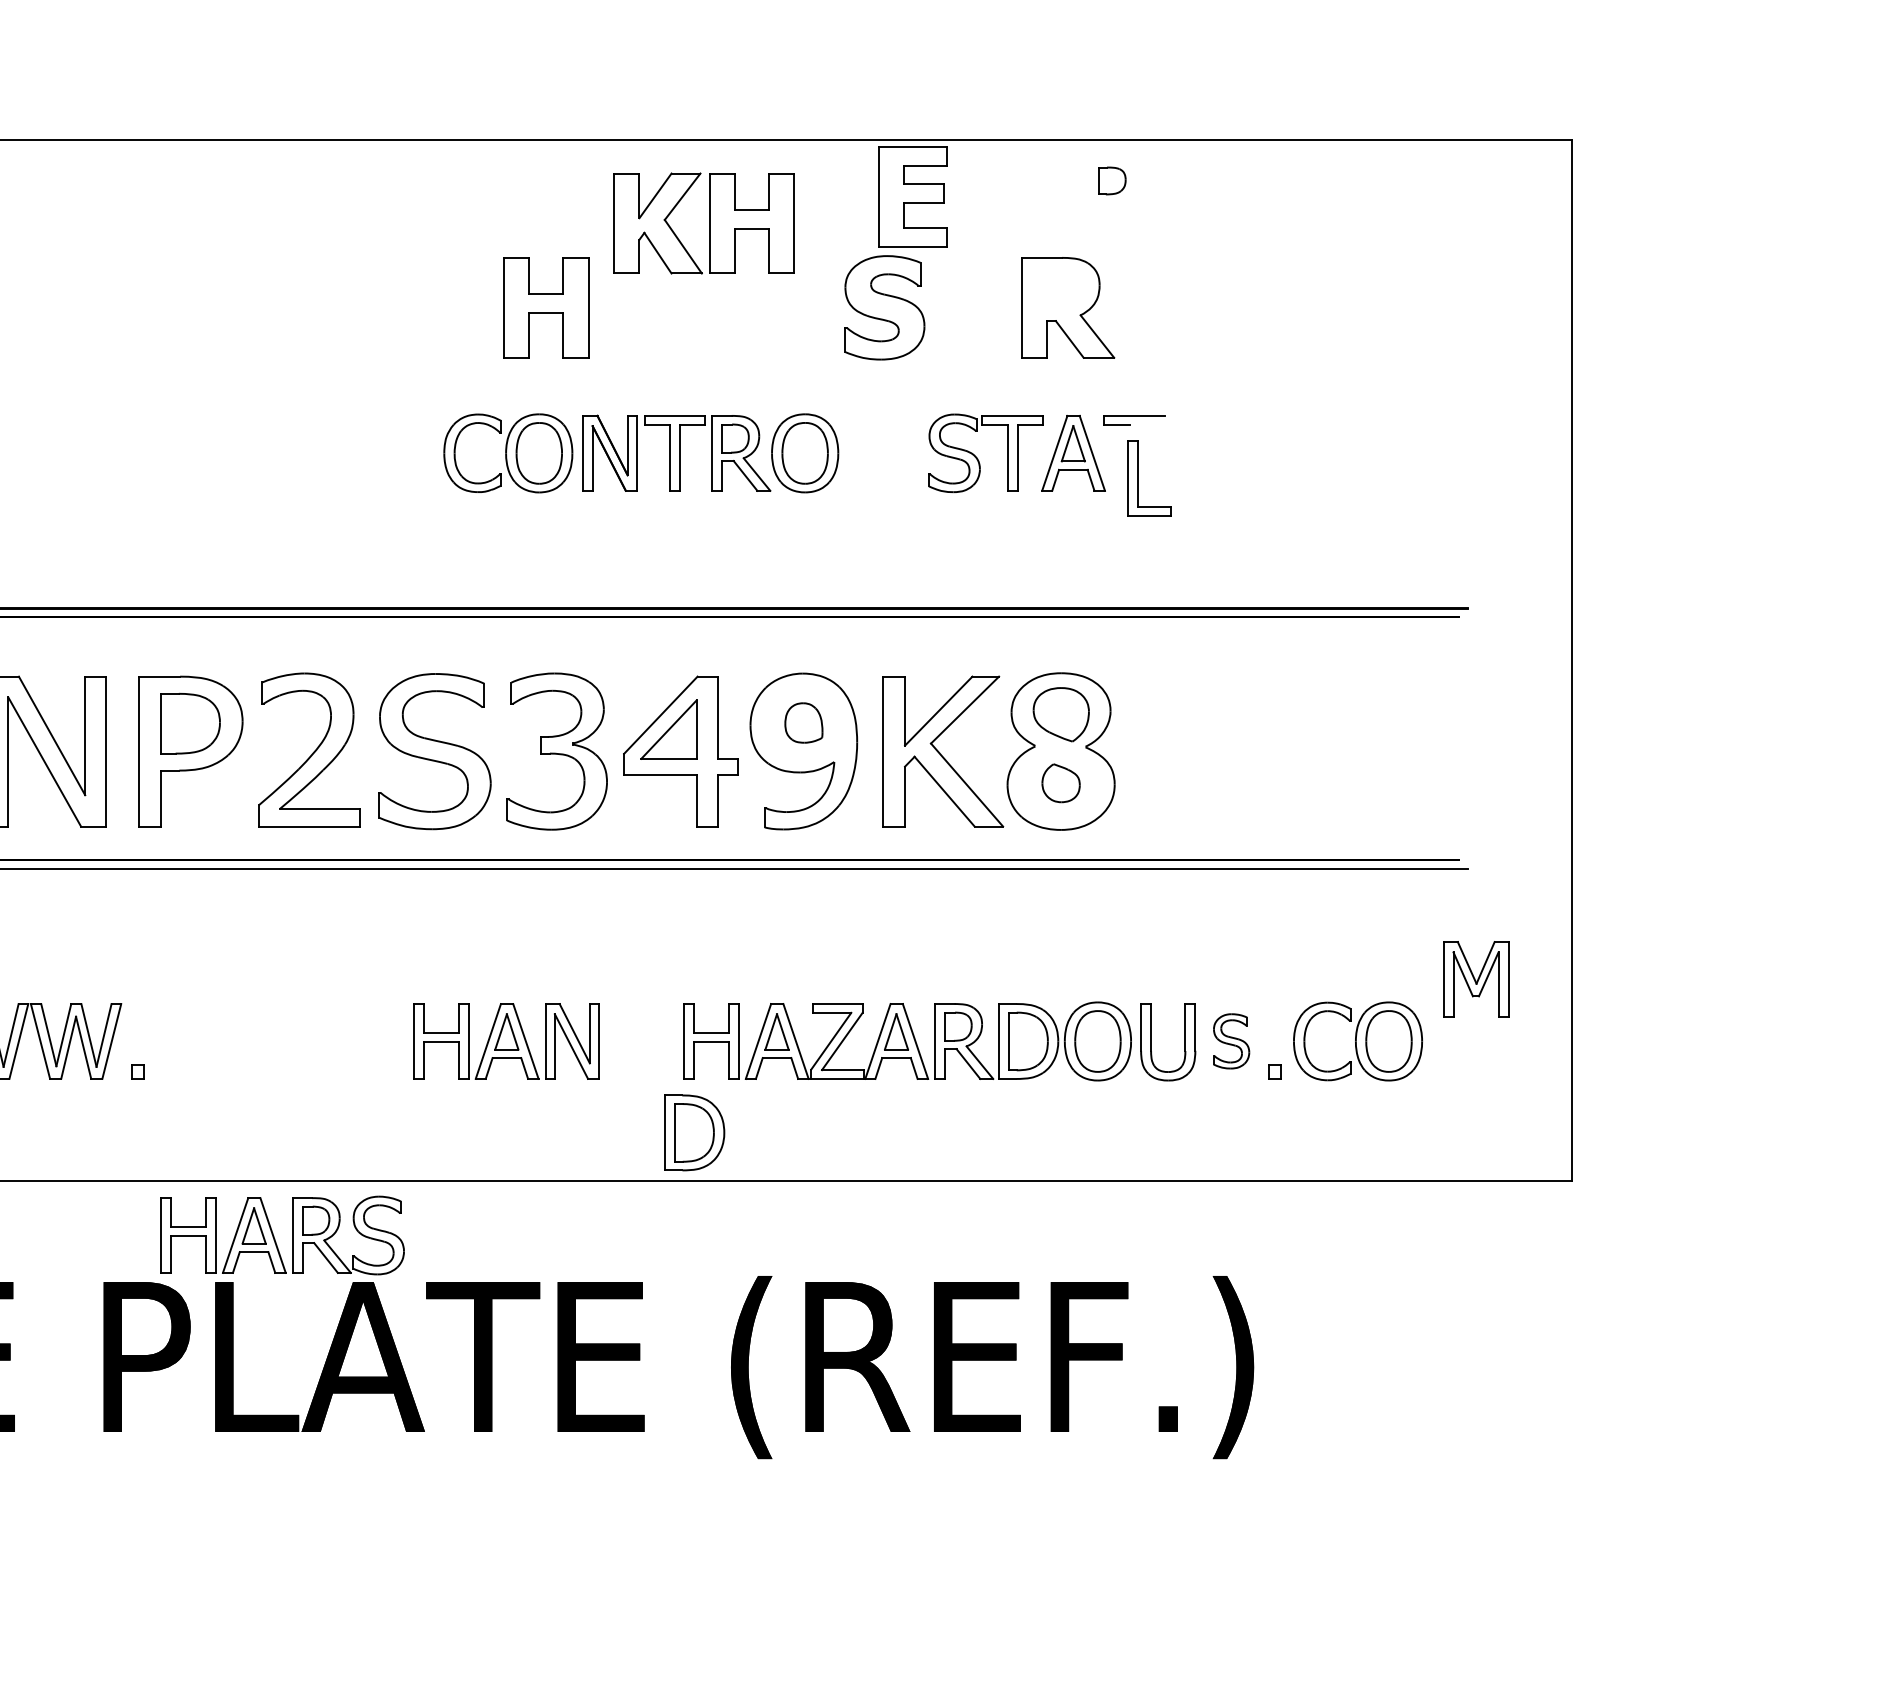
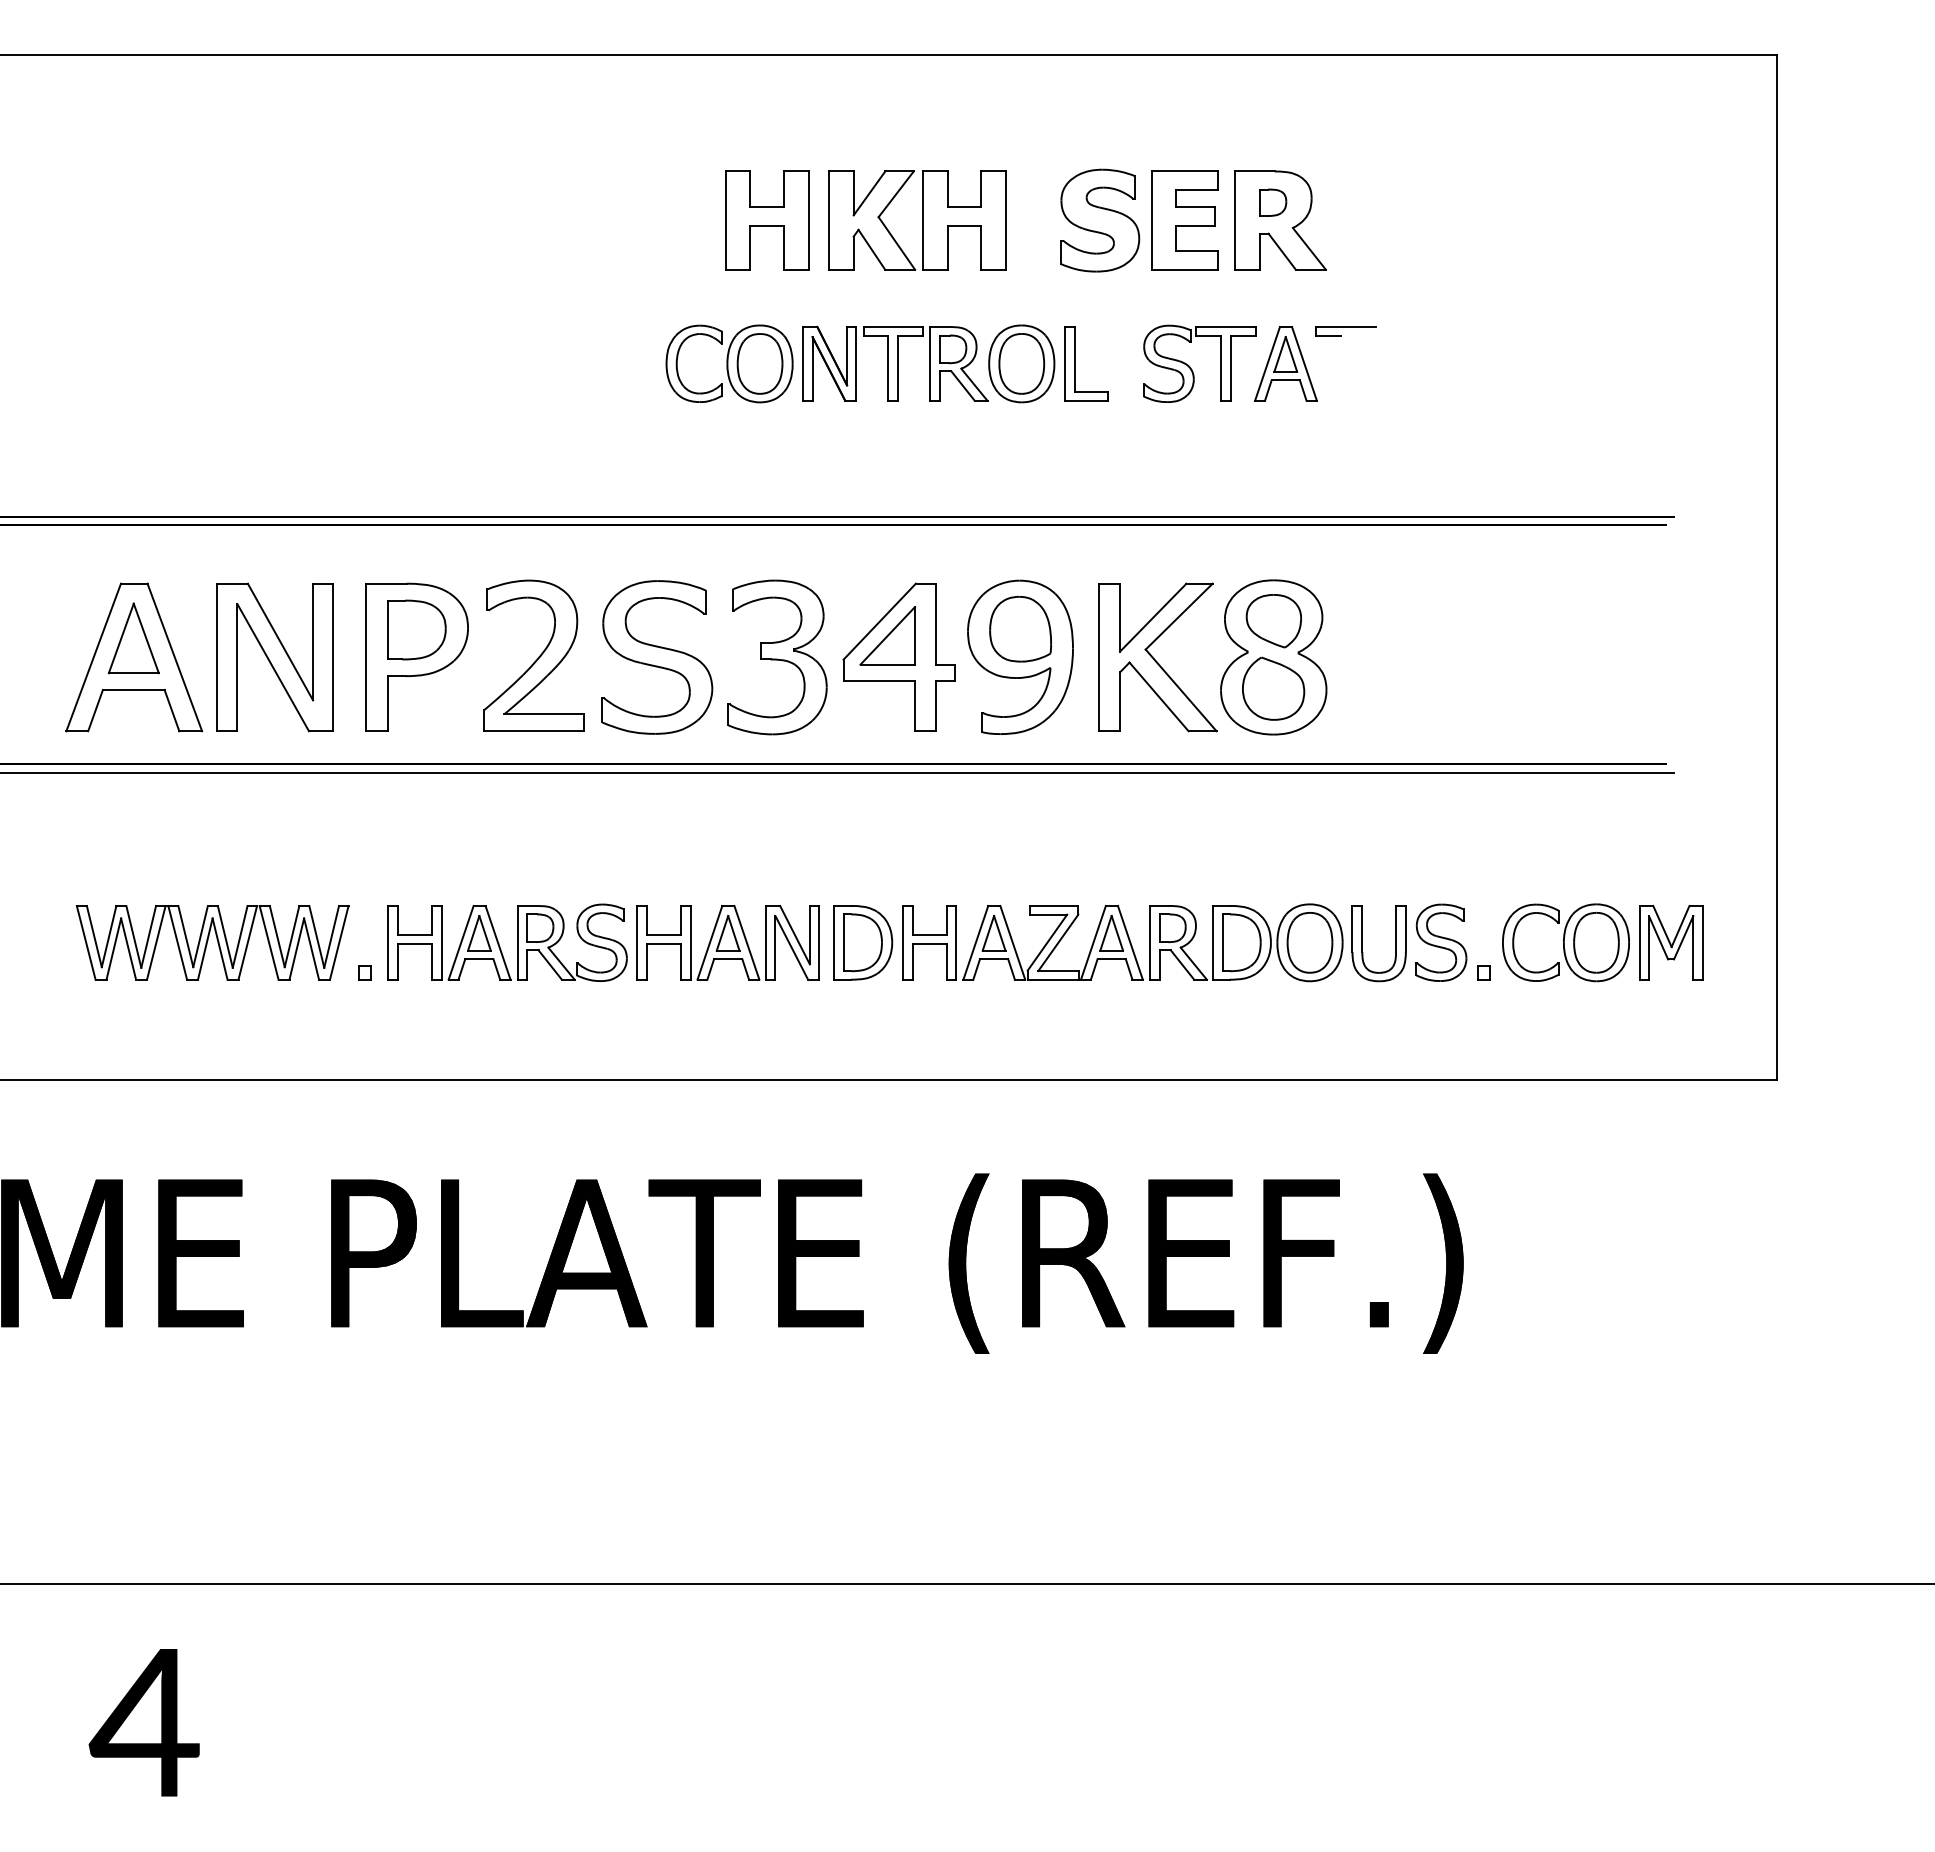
part: (1112, 180) -> (1273, 202), moved
part: (912, 196) -> (1184, 220), moved
part: (704, 223) -> (917, 220), moved
part: (1138, 478) -> (1075, 363), moved
part: (803, 723) -> (1020, 629), size x1.67
part: (1060, 783) -> (1273, 688), size x1.67
part: (1476, 979) -> (1671, 942), moved
part: (1231, 1041) -> (1441, 942), size x1.43
part: (695, 1132) -> (863, 942), moved
part: (274, 1236) -> (499, 943), moved

